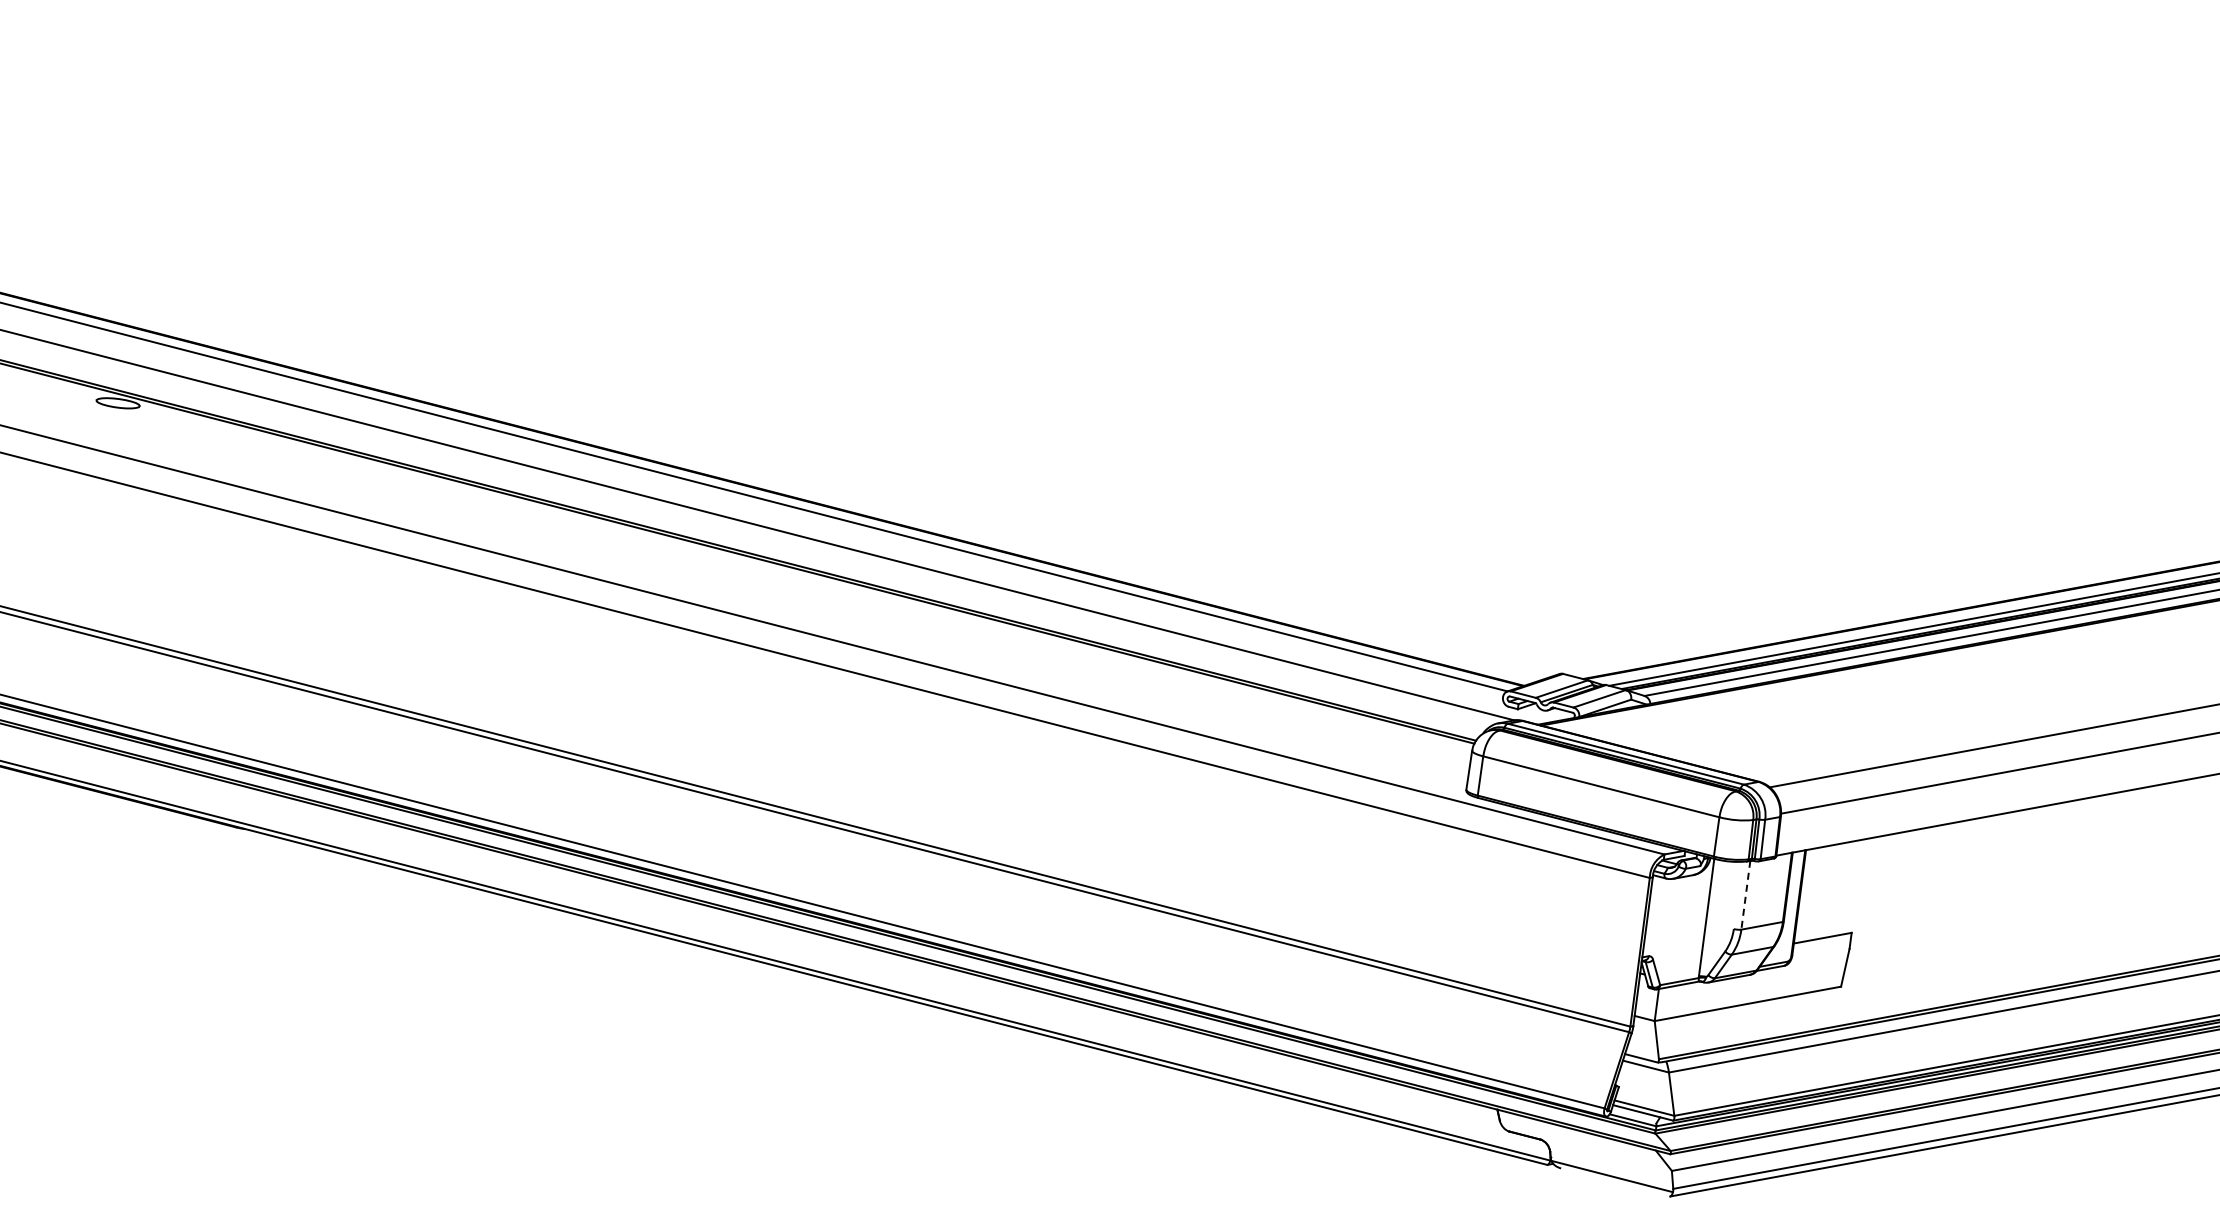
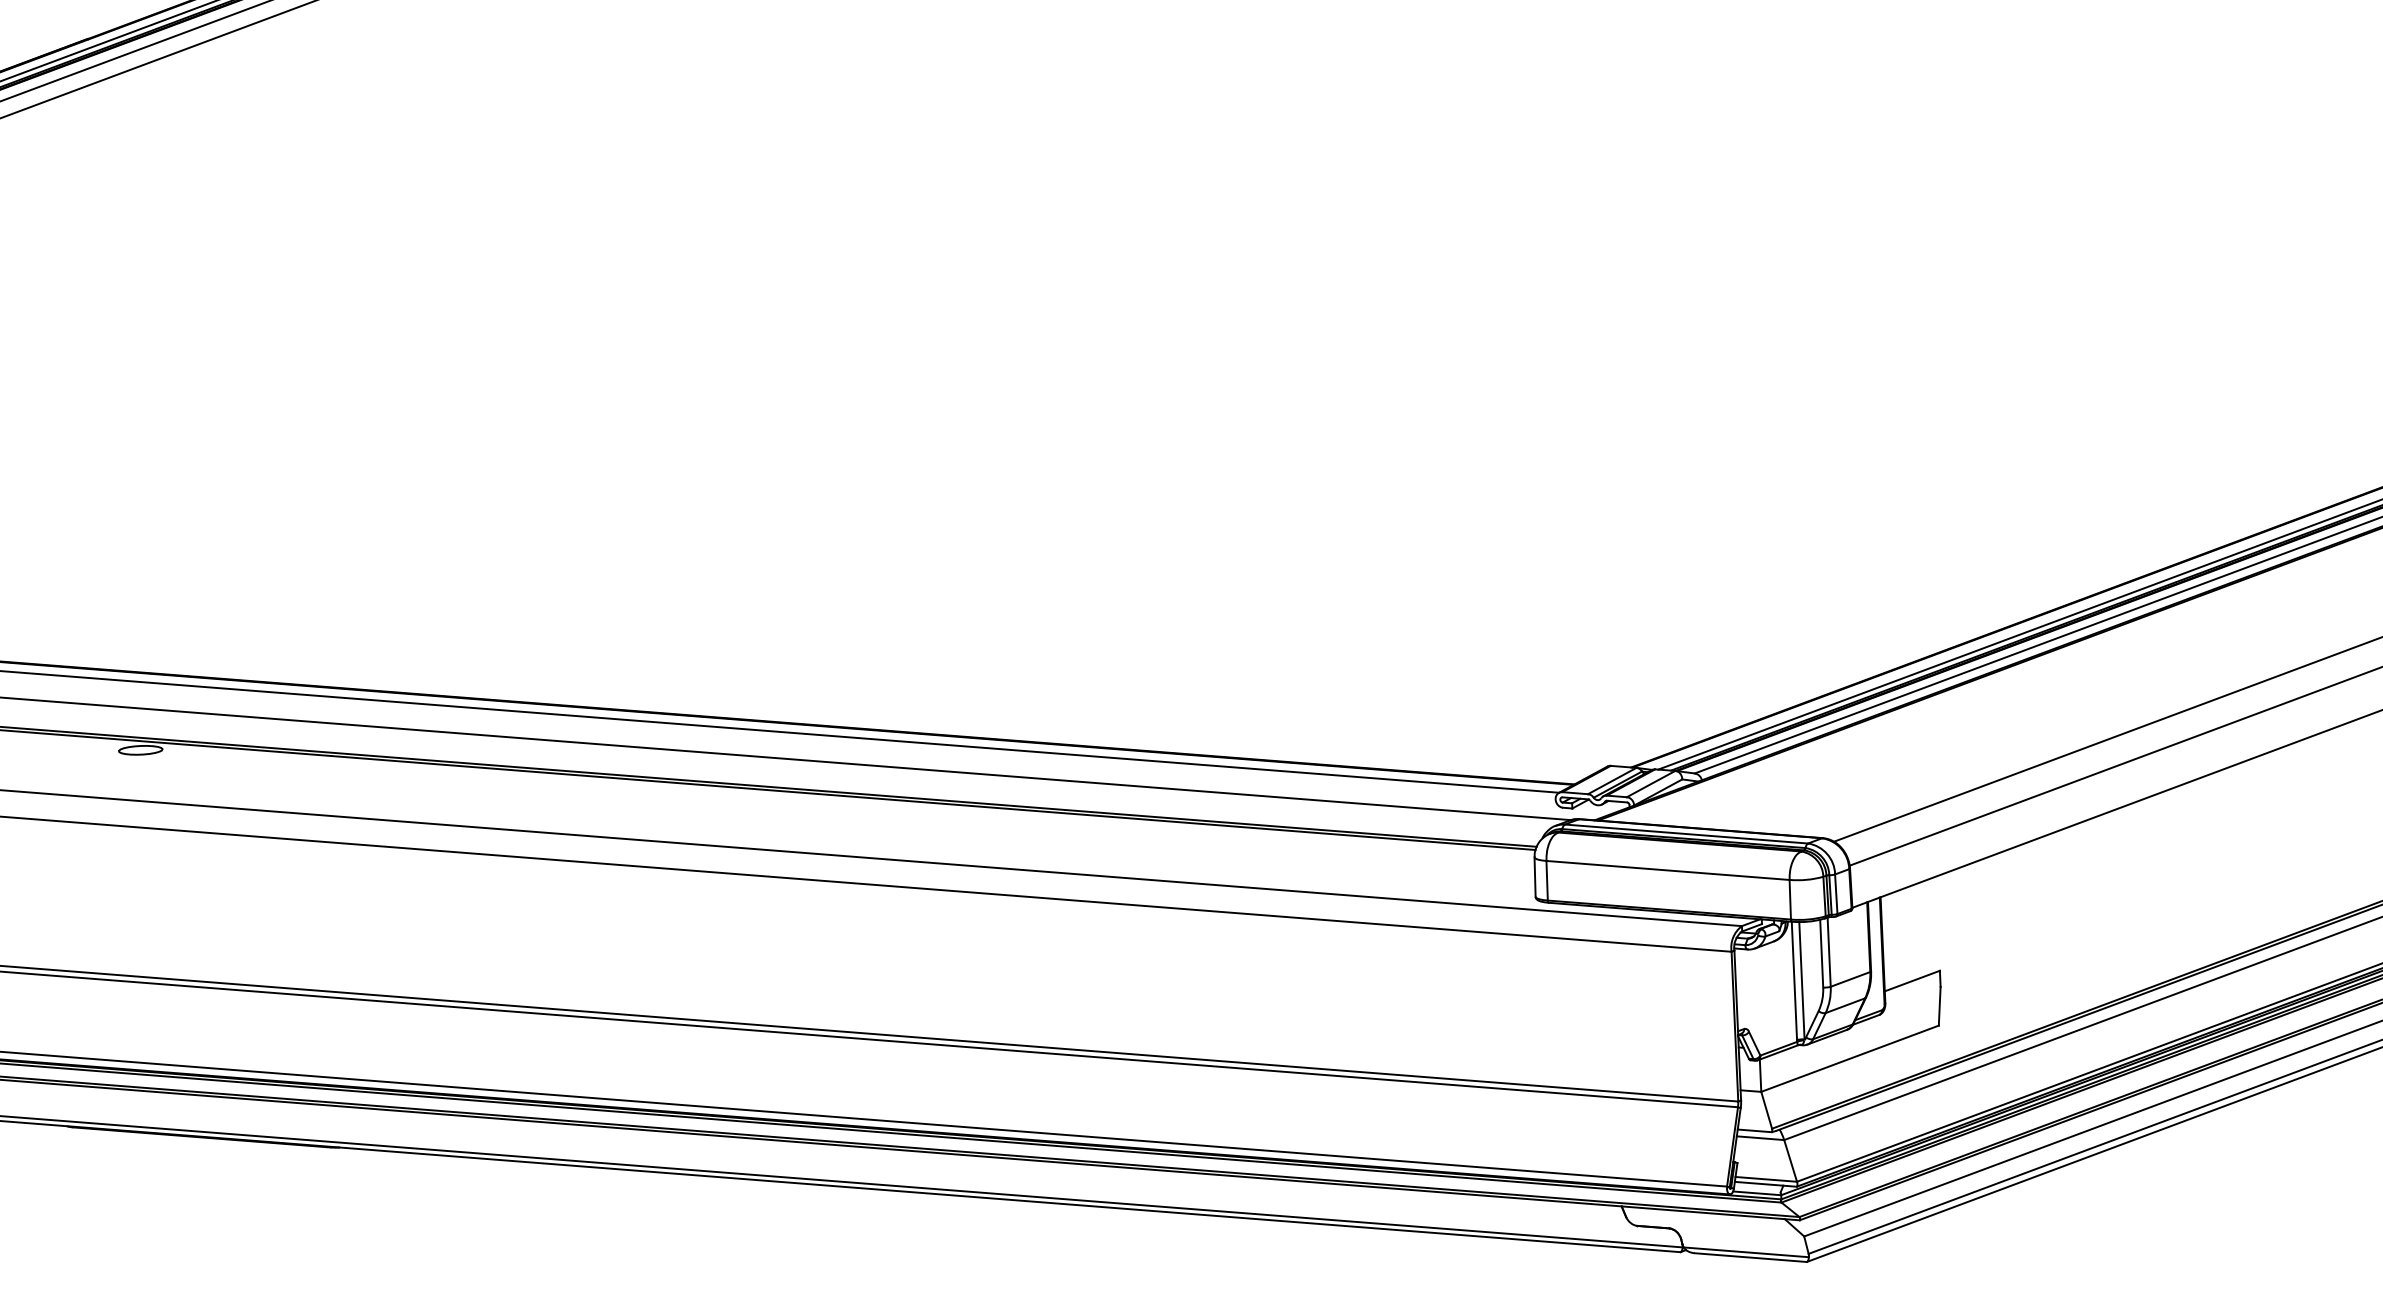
line: (1738, 895) -> (1821, 953), added
line: (1746, 895) -> (1829, 952), dashed -> solid
line: (1713, 918) -> (1801, 980), added
line: (1615, 1182) -> (1750, 1257), added

